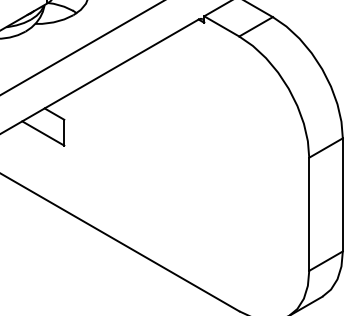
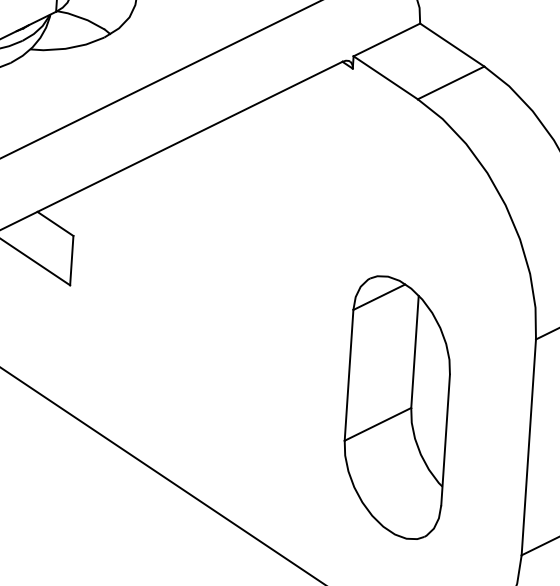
part: (238, 198) -> (395, 408), added

